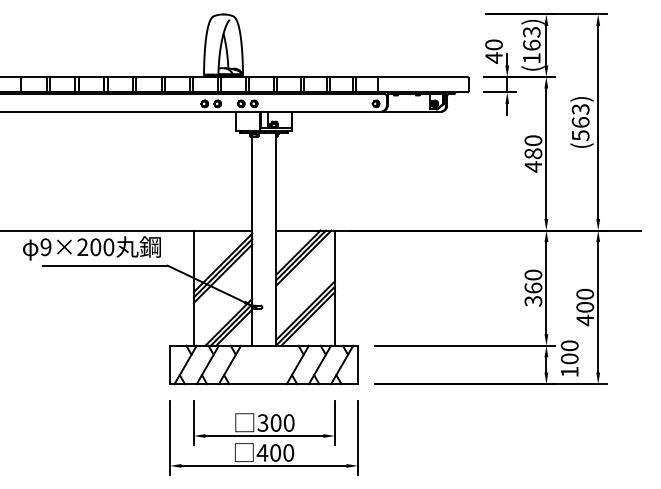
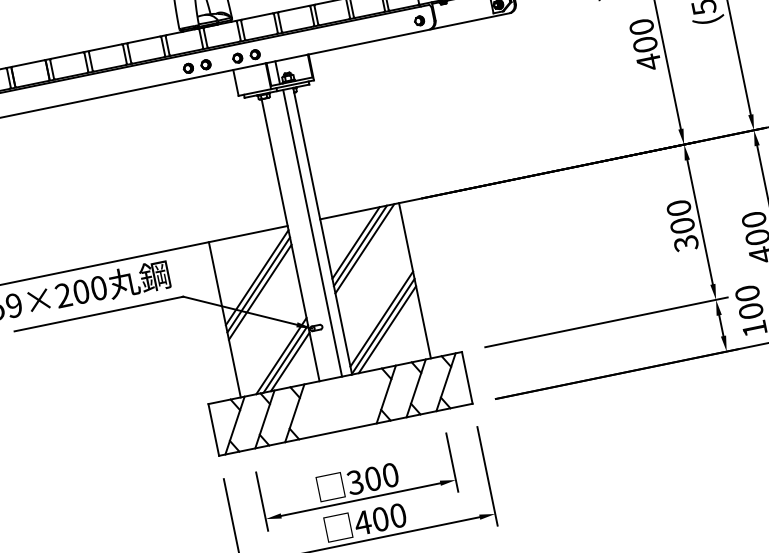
text: (533, 153) -> (645, 44), 480 -> 400
line: (268, 239) -> (311, 233), added
text: (533, 287) -> (682, 224), 360 -> 300

